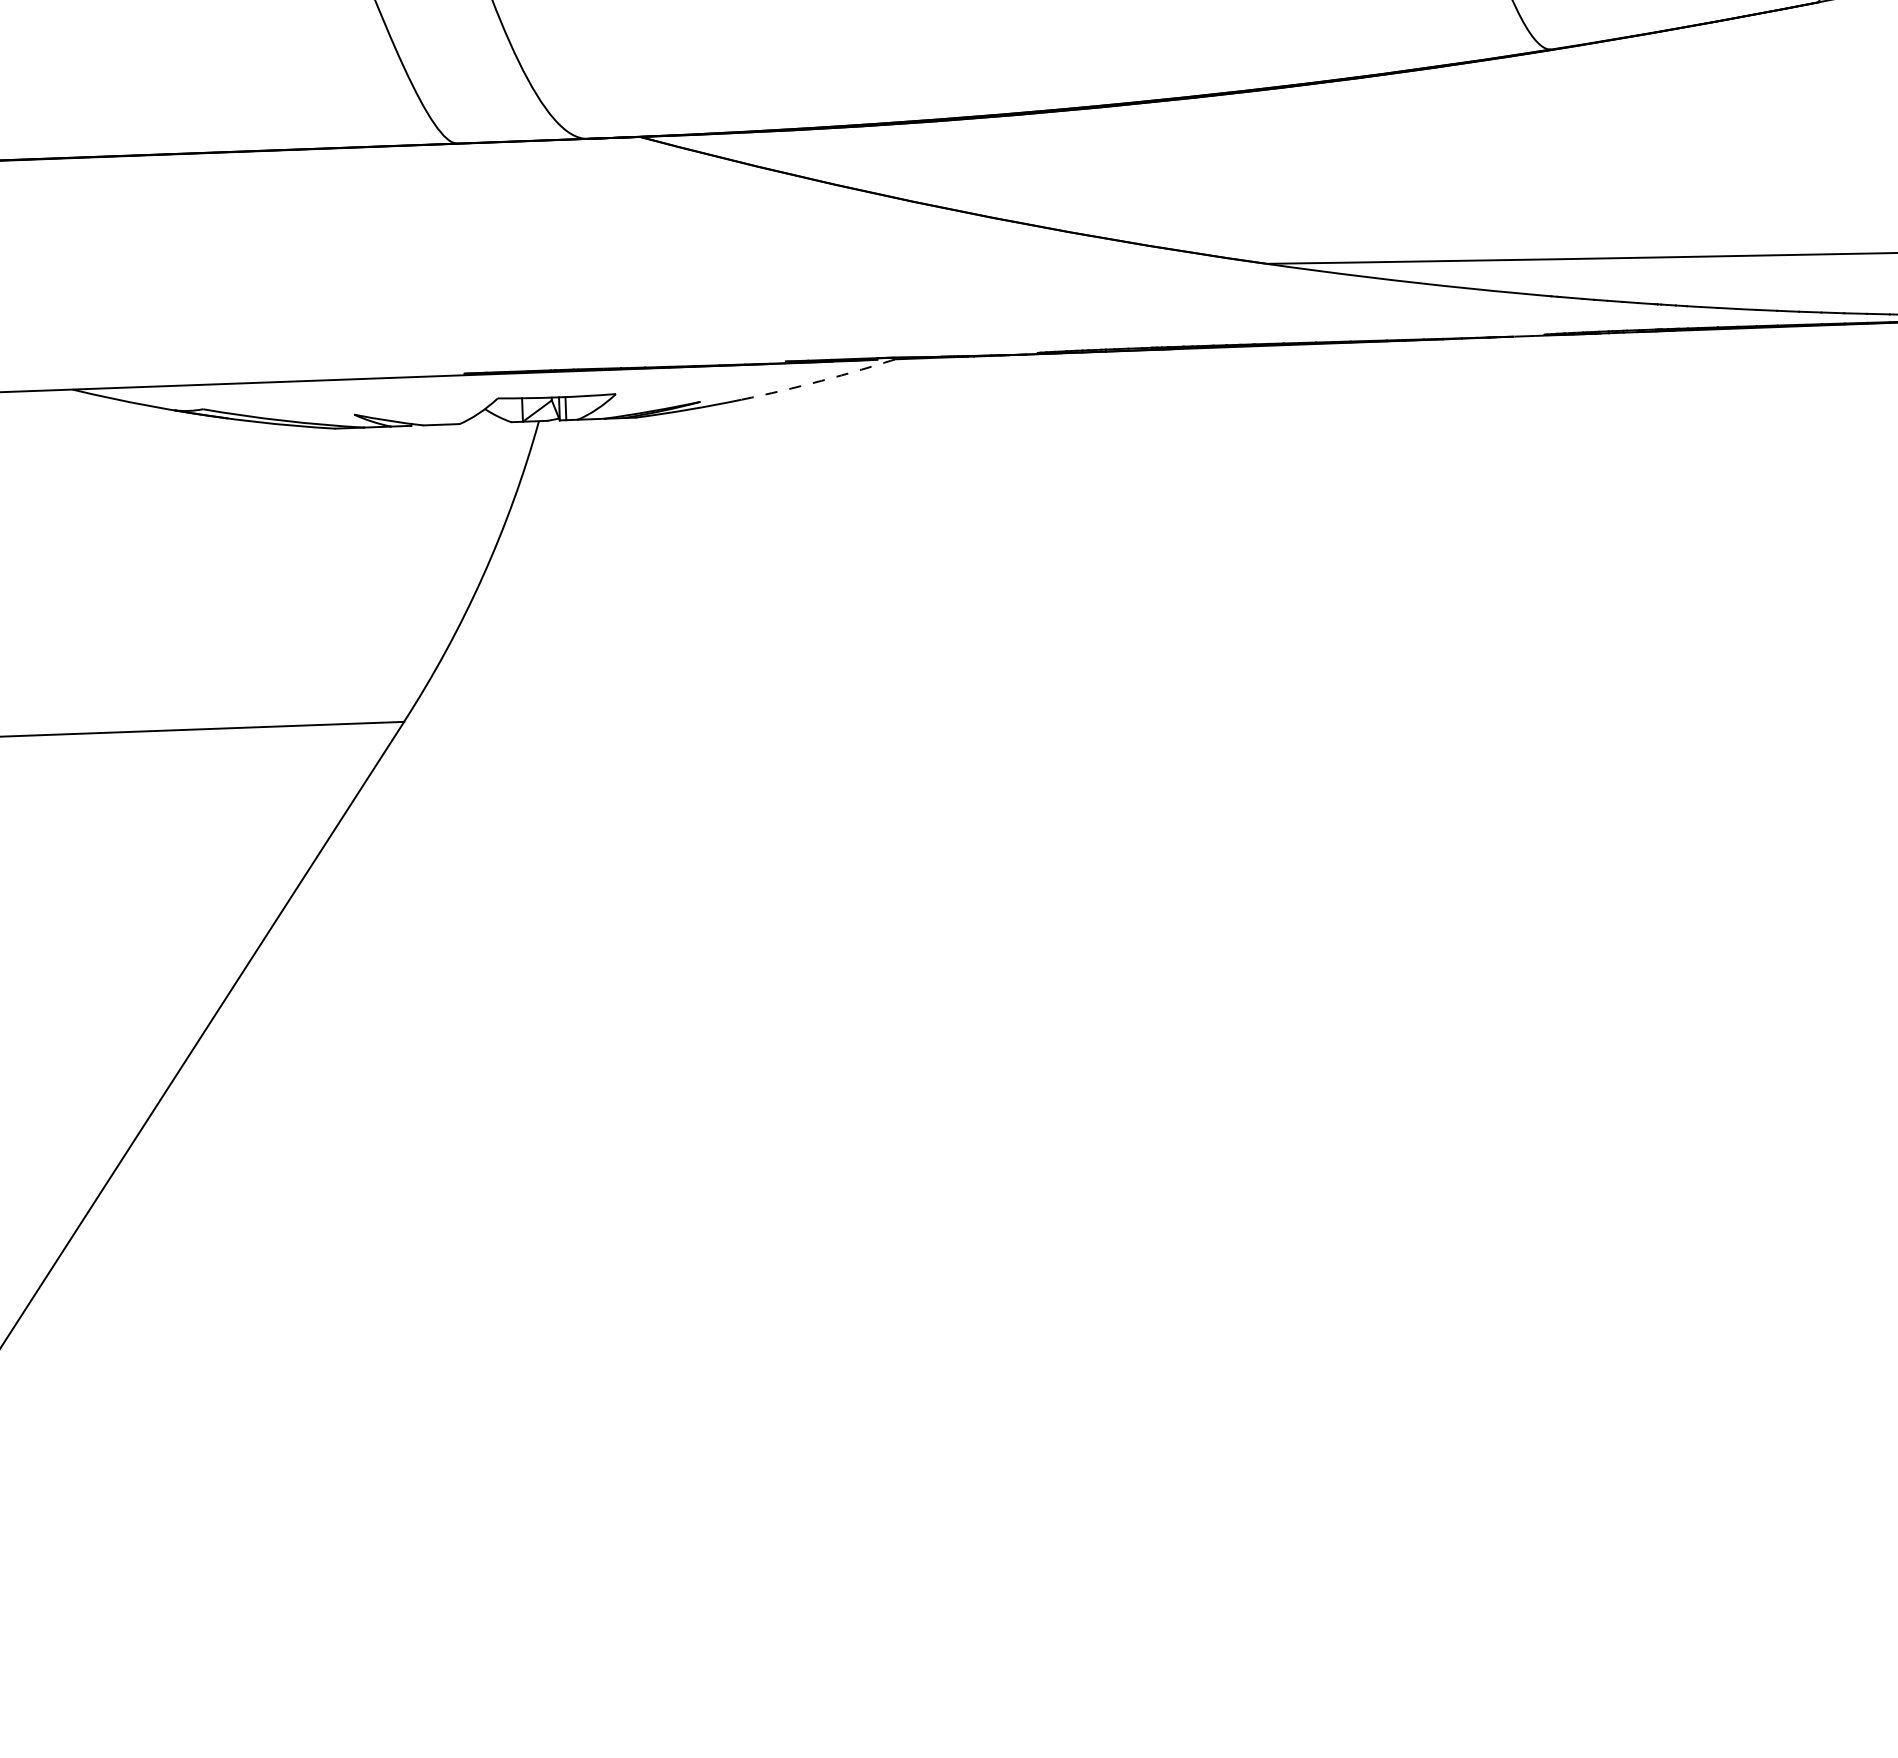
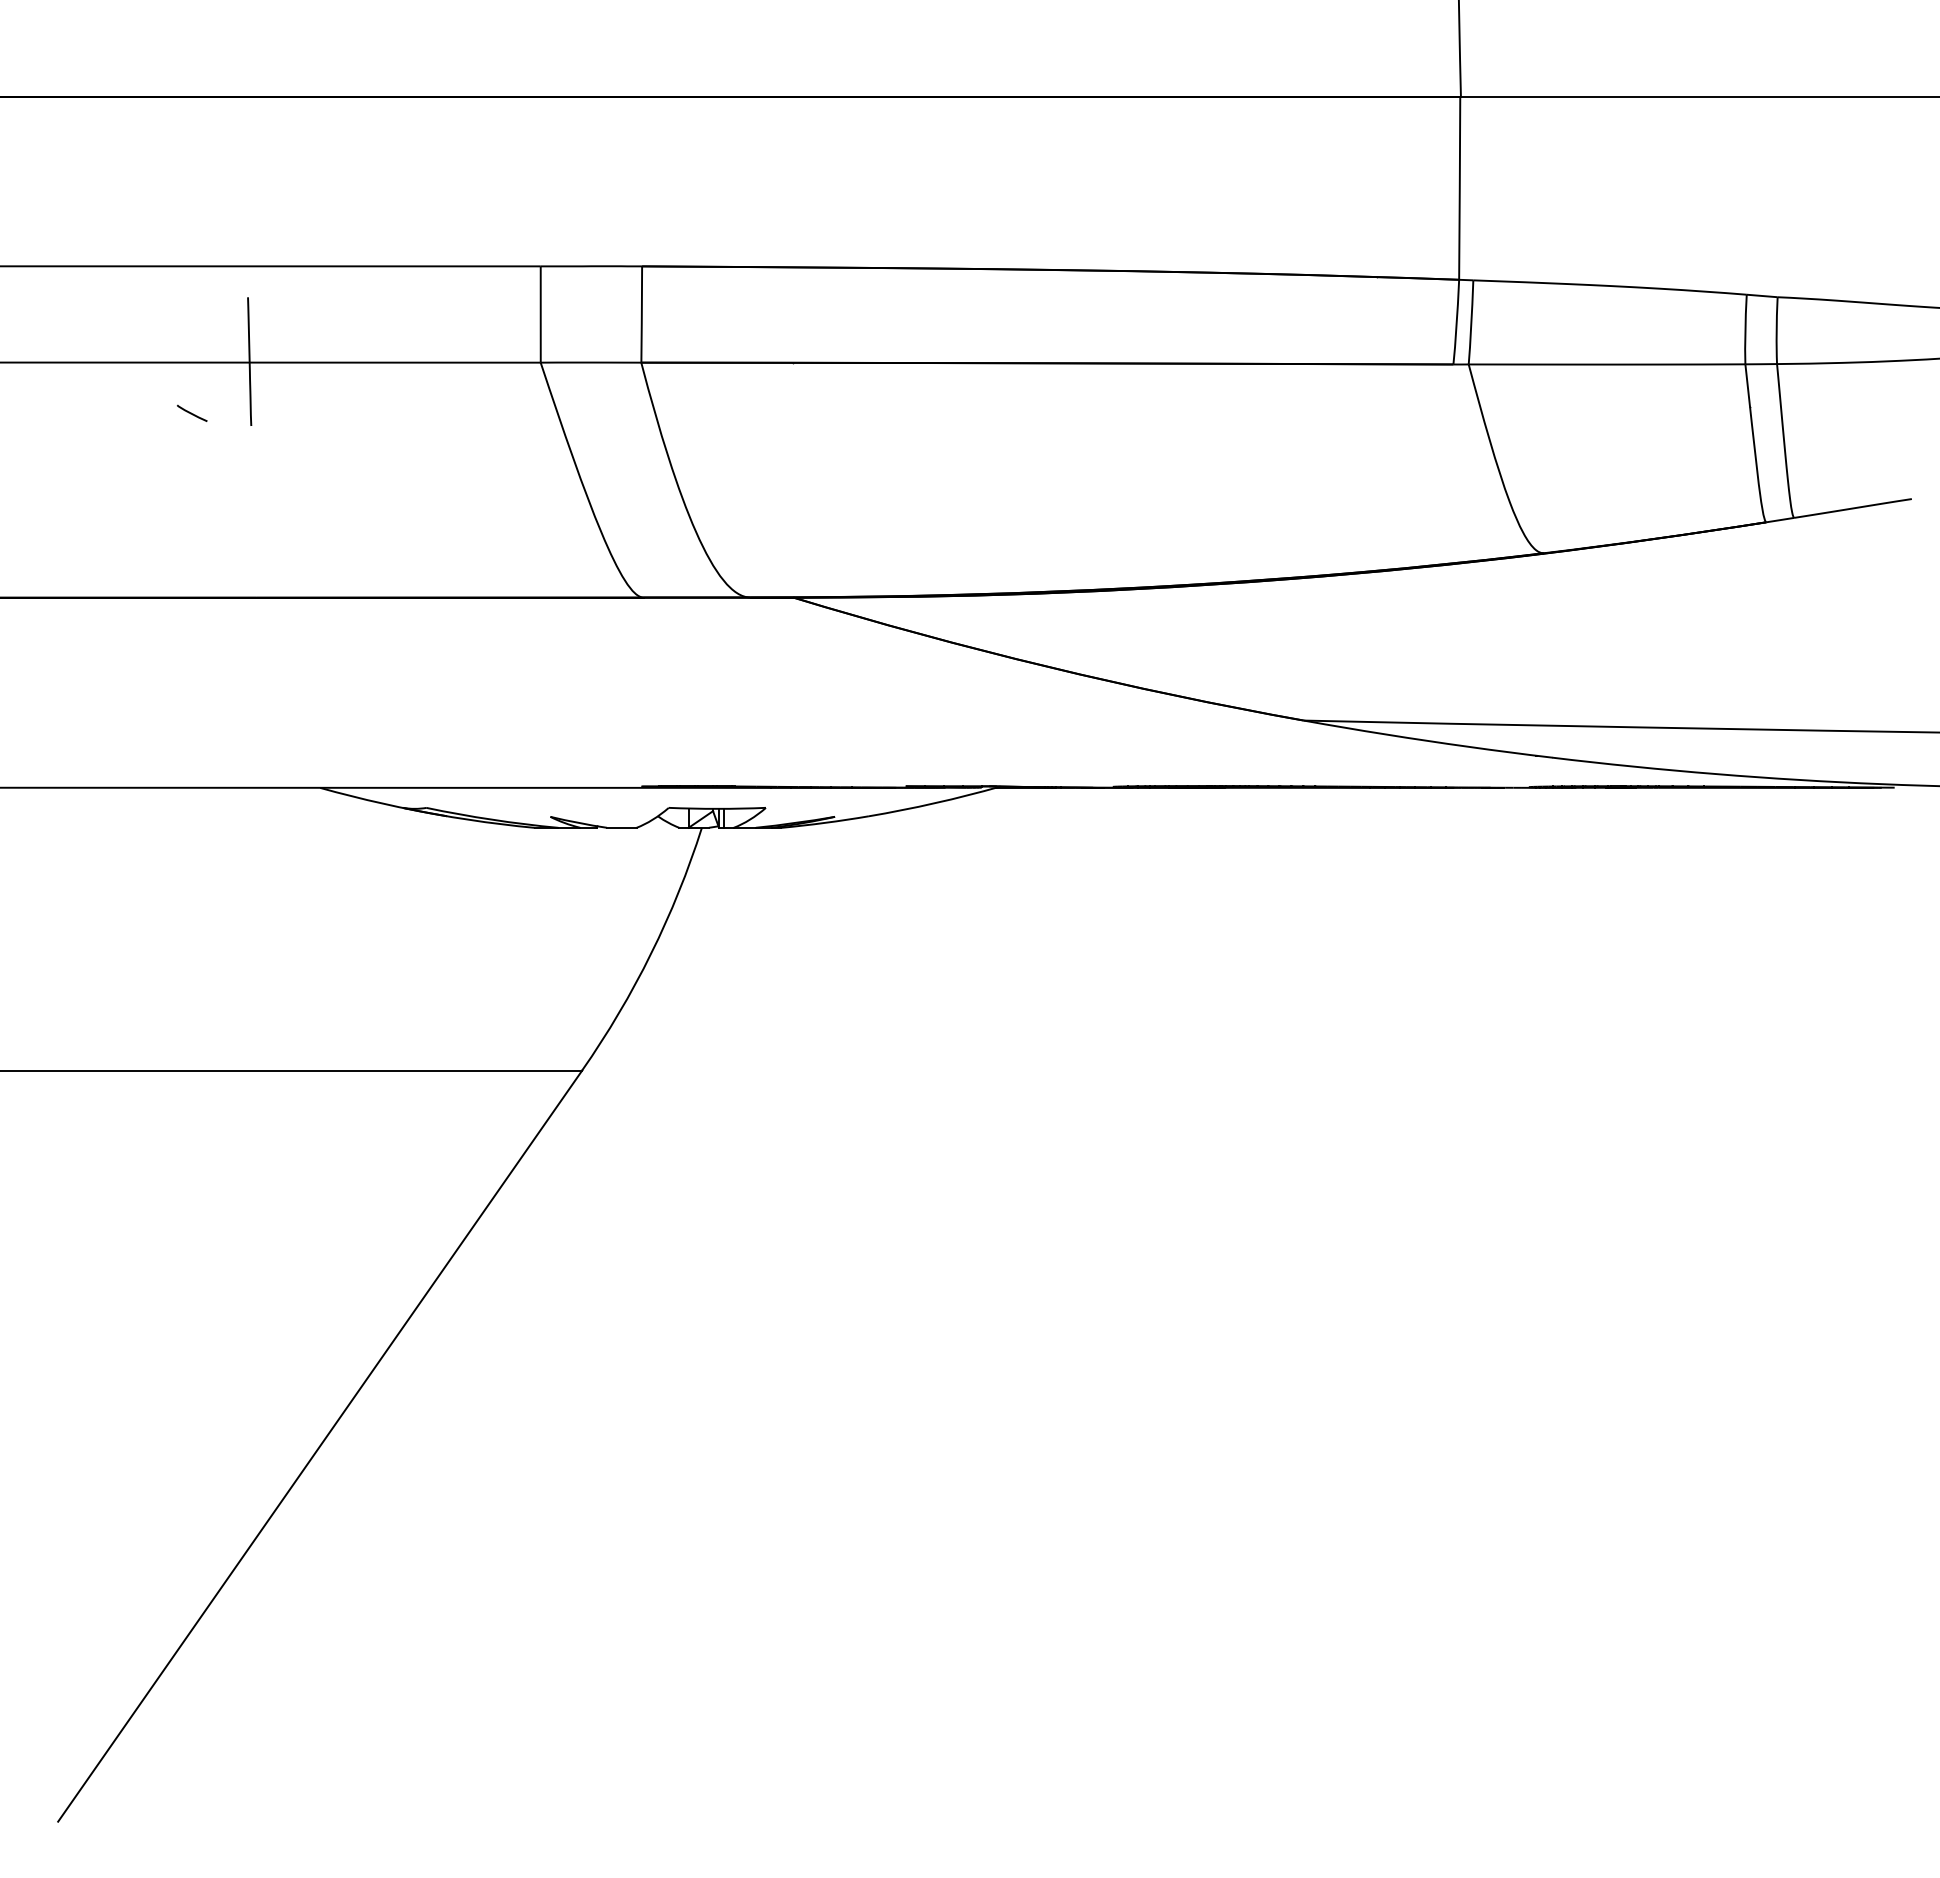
arc: (822, 381) -> (935, 803), dashed -> solid

